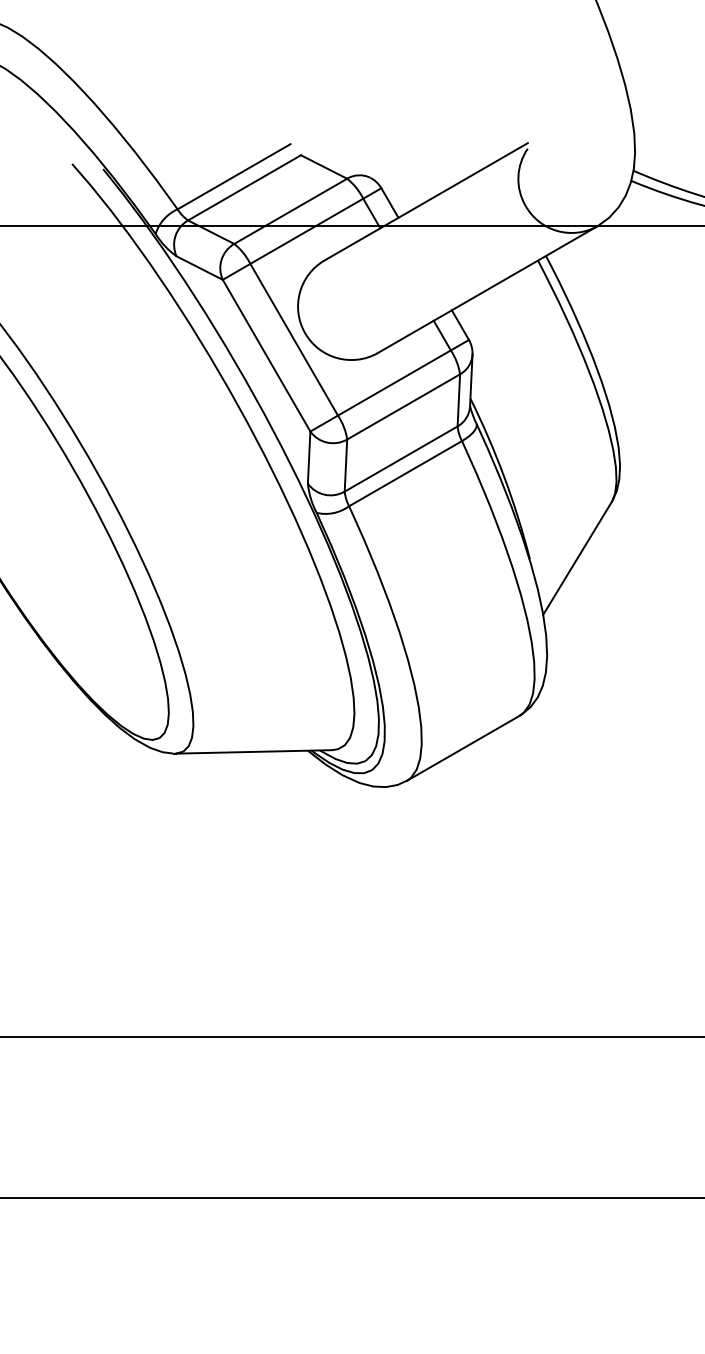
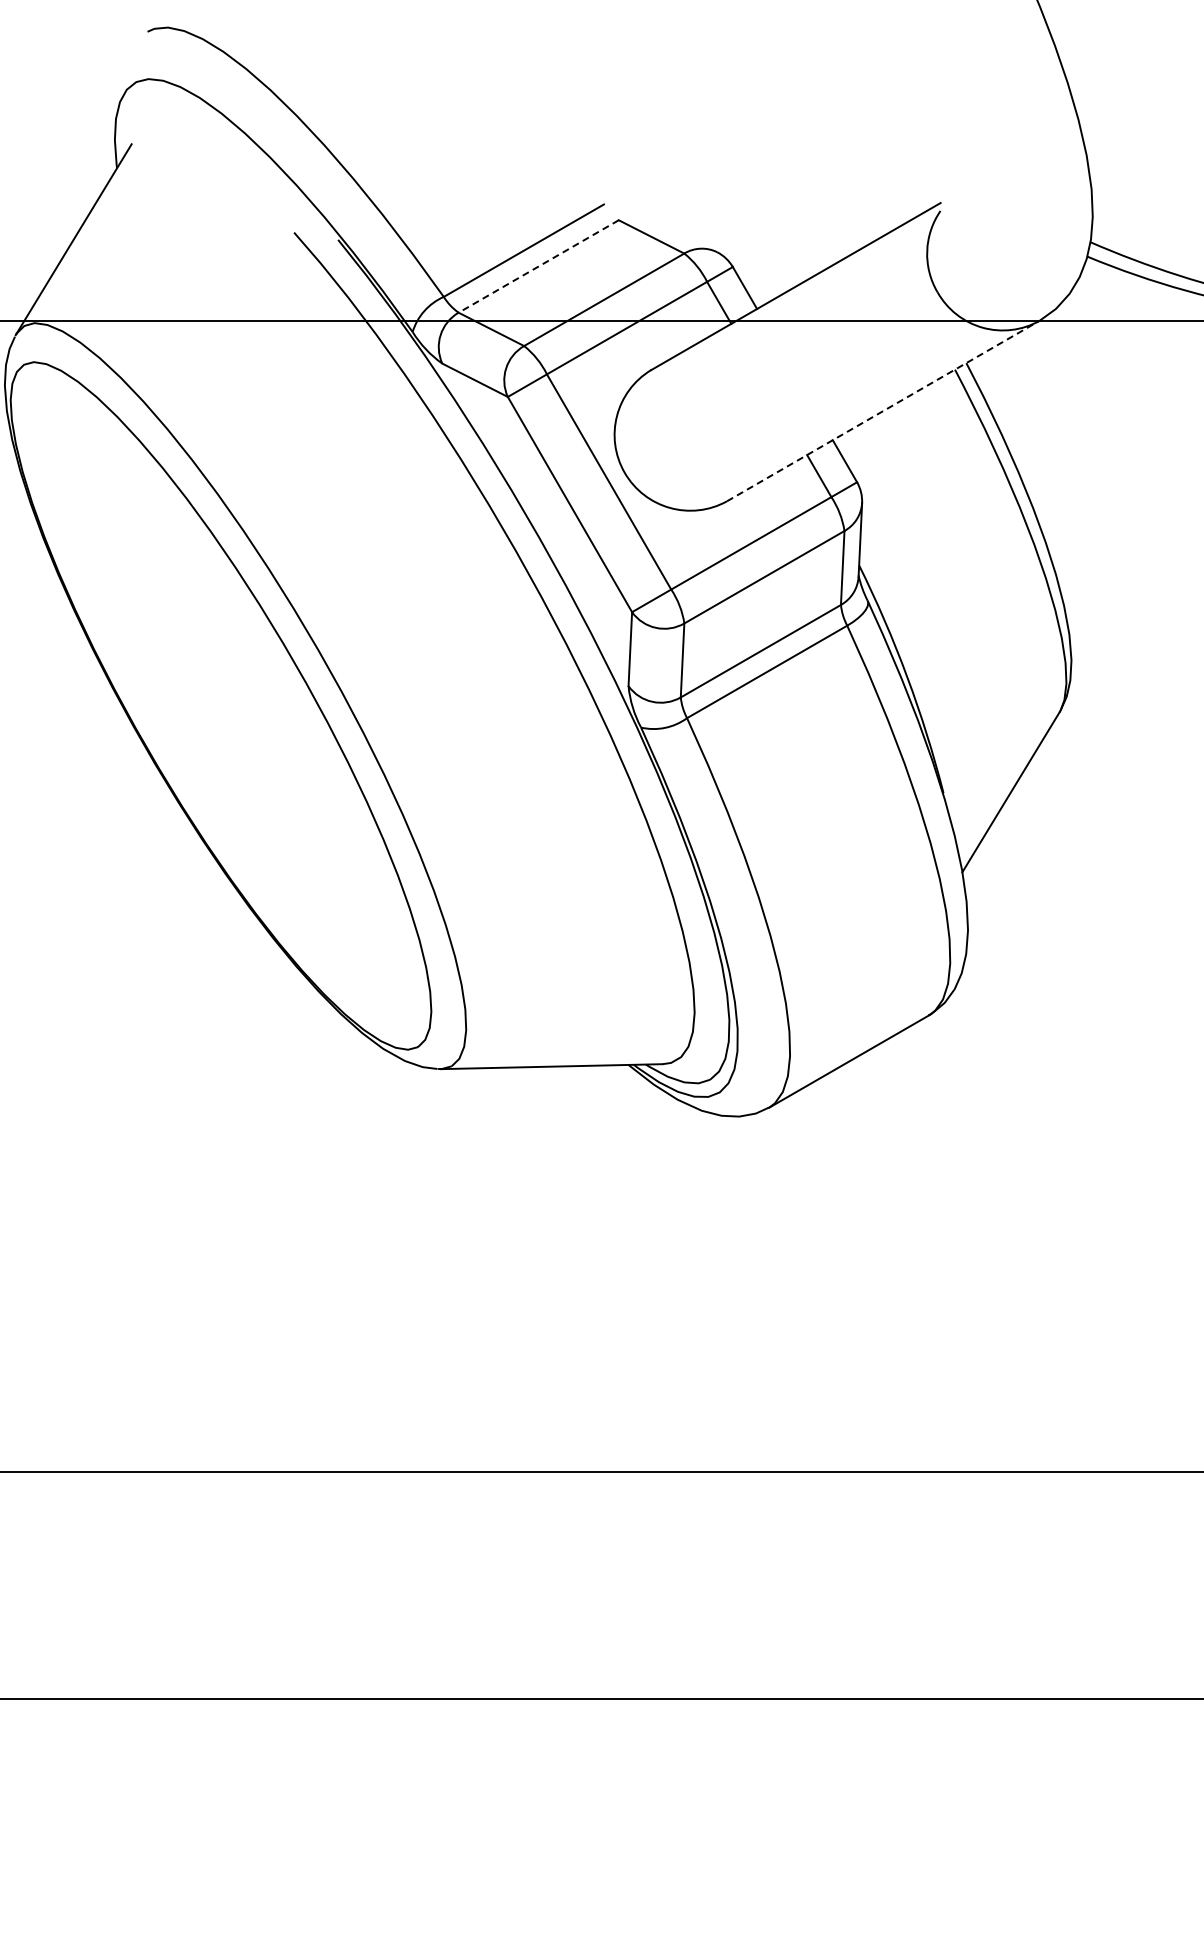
line: (244, 187) -> (538, 266), solid -> dashed
line: (487, 289) -> (883, 410), solid -> dashed

